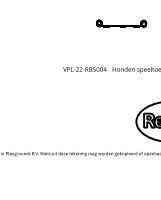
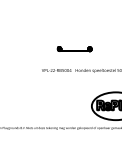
part: (121, 24) -> (74, 49), moved

